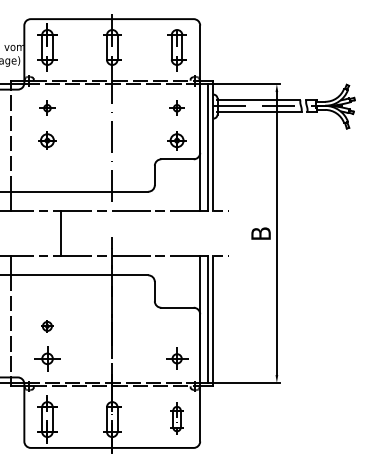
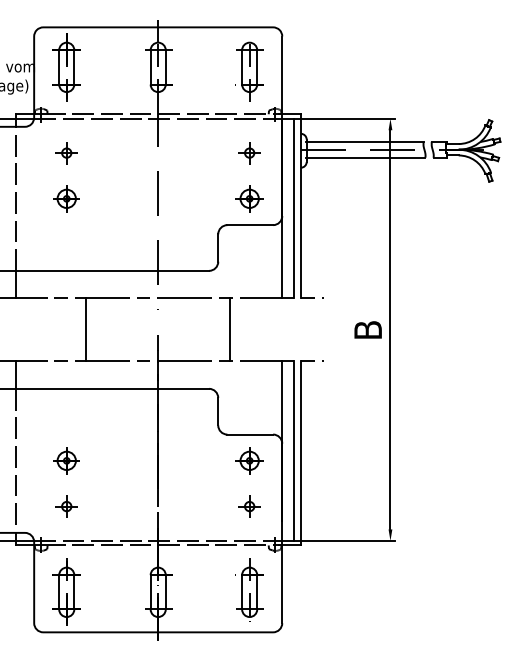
line: (163, 233) -> (230, 329), added
part: (47, 326) -> (66, 460), size x1.43
part: (176, 326) -> (249, 460), added
part: (47, 358) -> (66, 506), size x0.62
part: (176, 358) -> (249, 506), size x0.71
part: (176, 417) -> (249, 589), size x1.43

